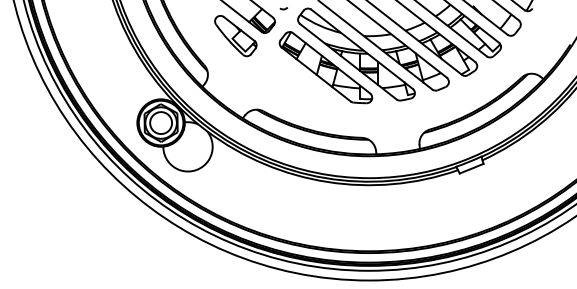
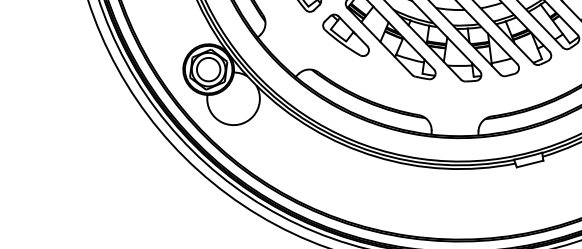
part: (284, 72) -> (346, 34), added

